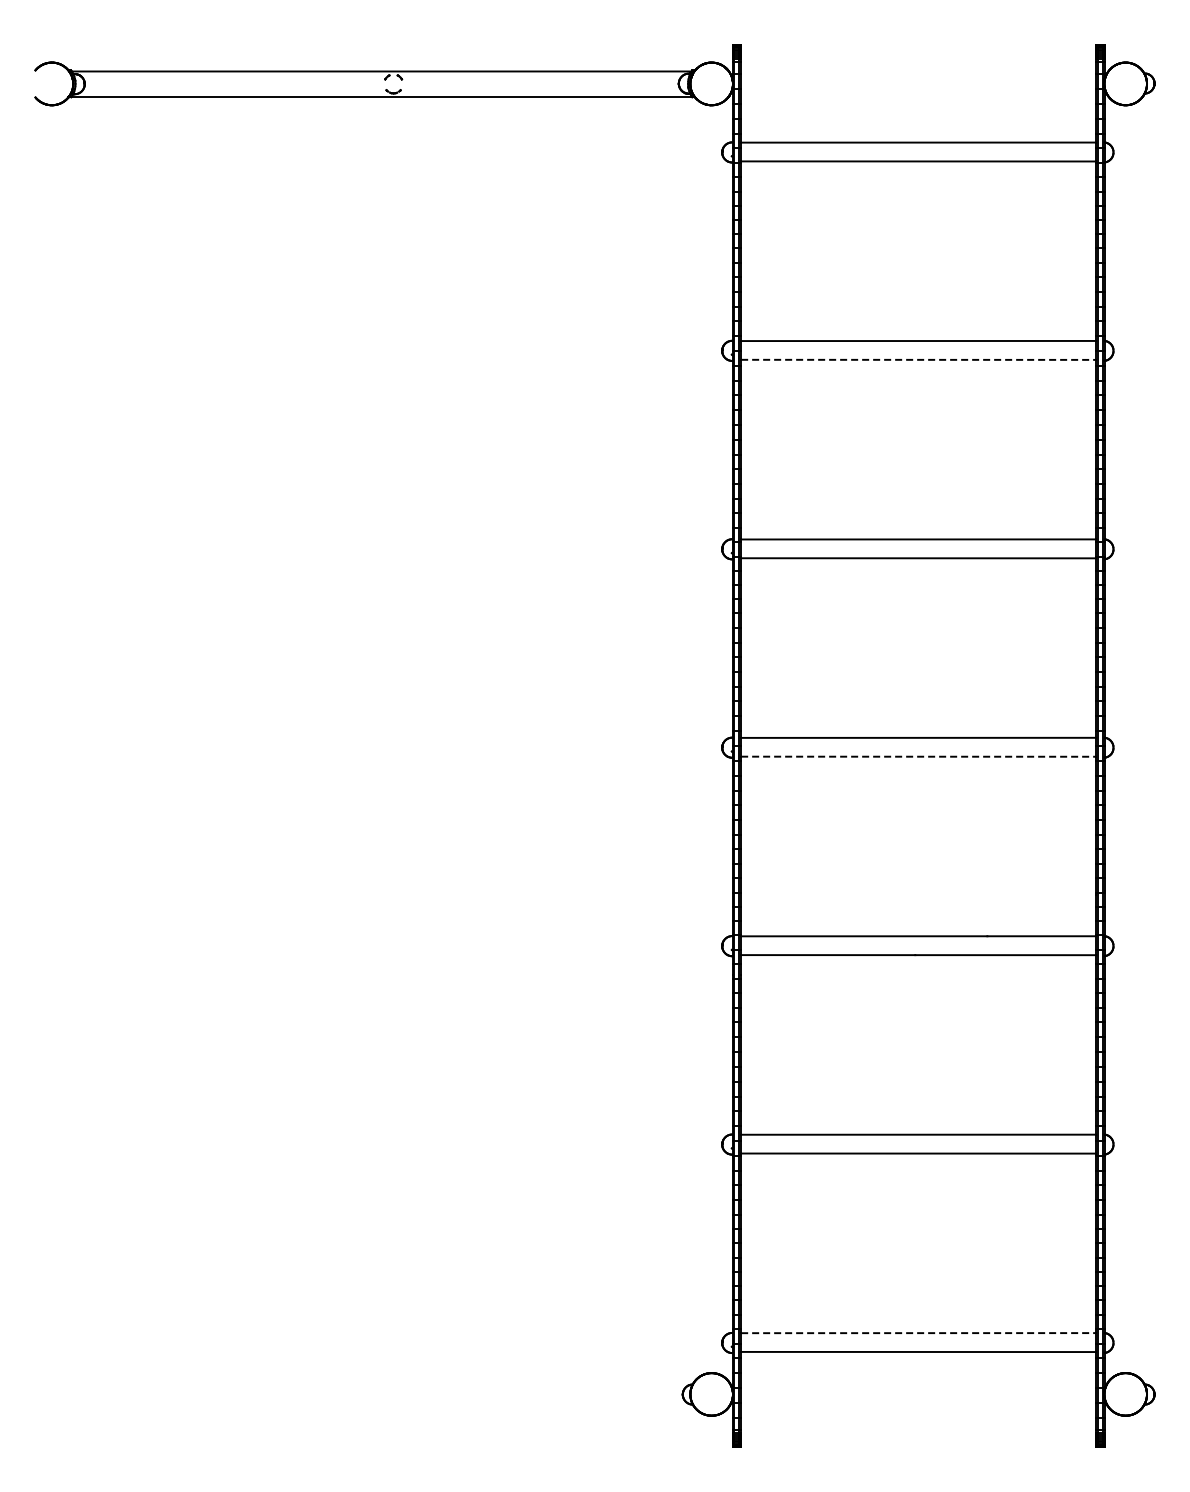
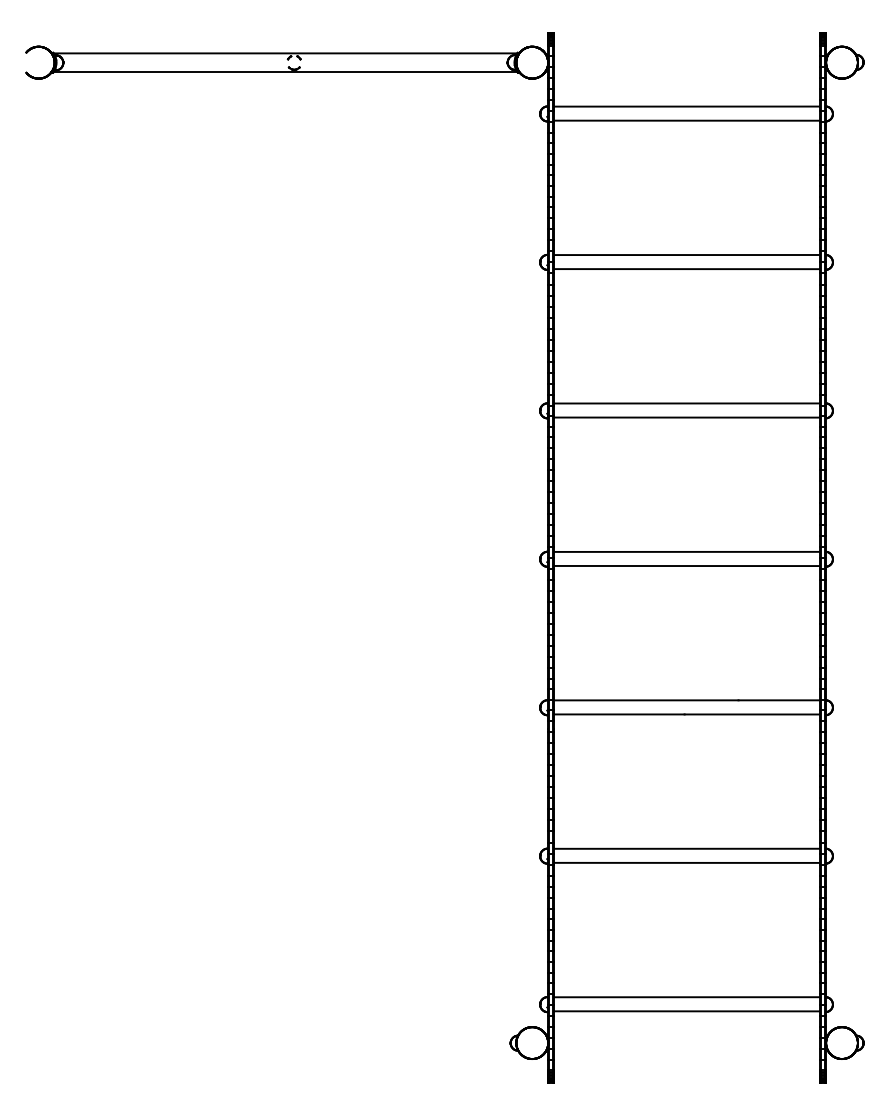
line: (918, 359) -> (687, 268), dashed -> solid
line: (918, 756) -> (687, 565), dashed -> solid
line: (918, 1333) -> (687, 997), dashed -> solid

